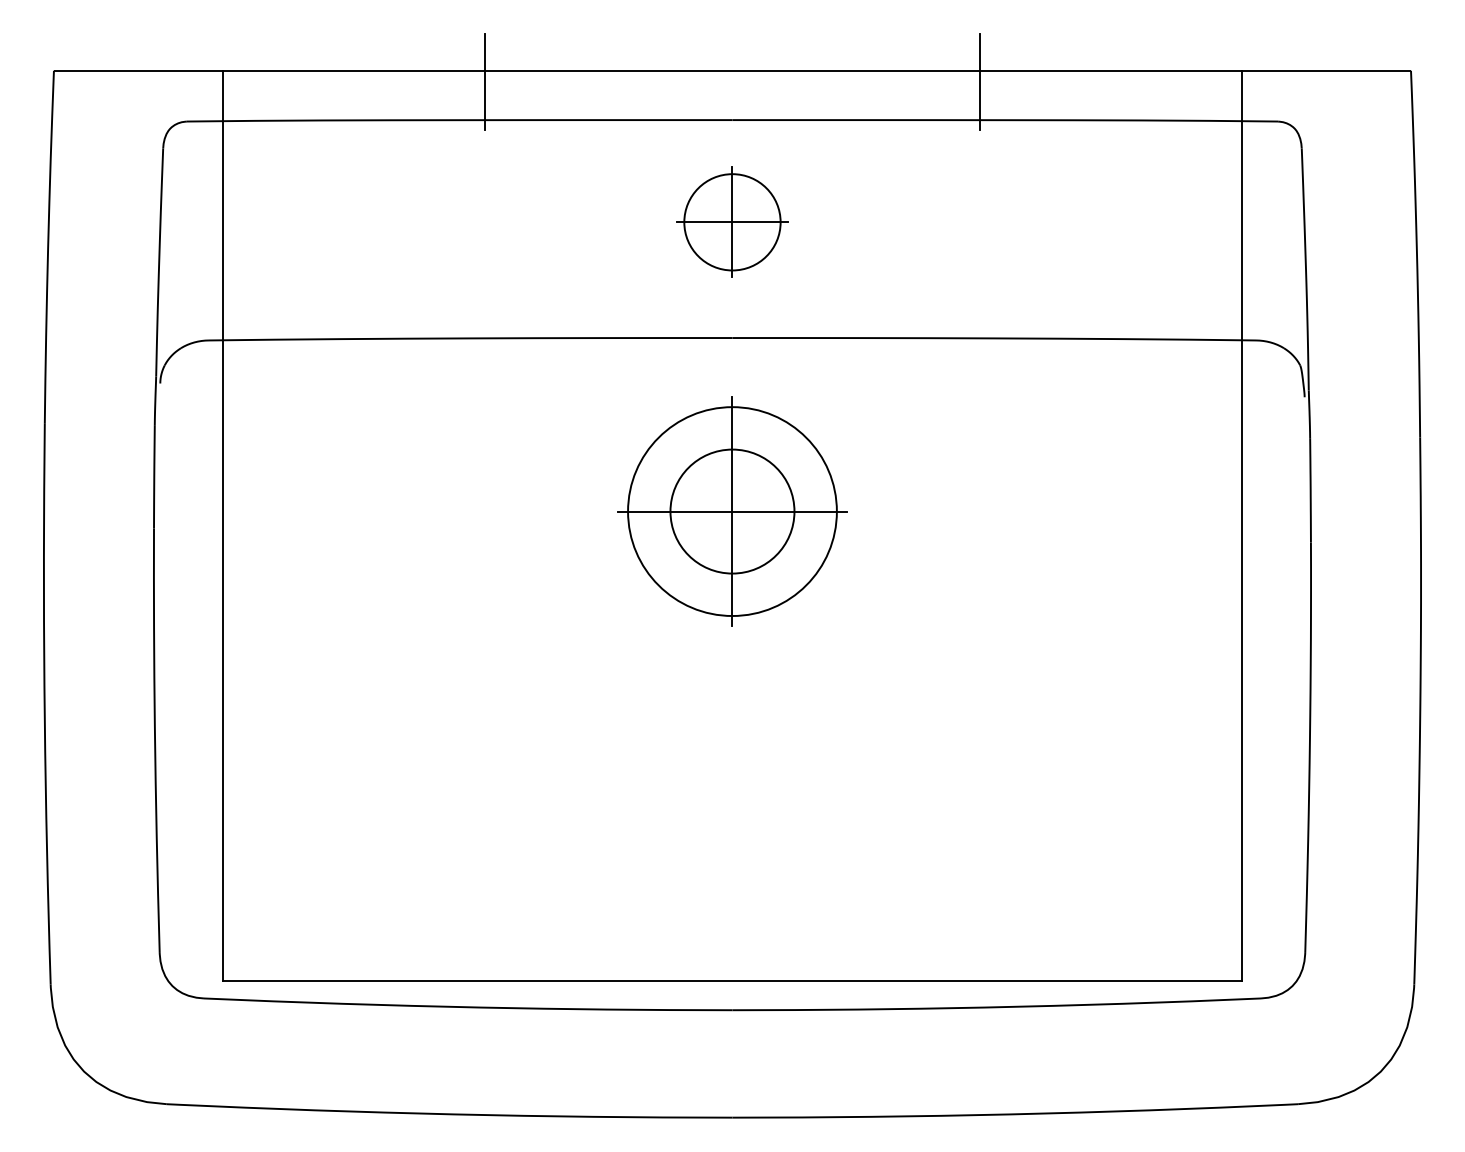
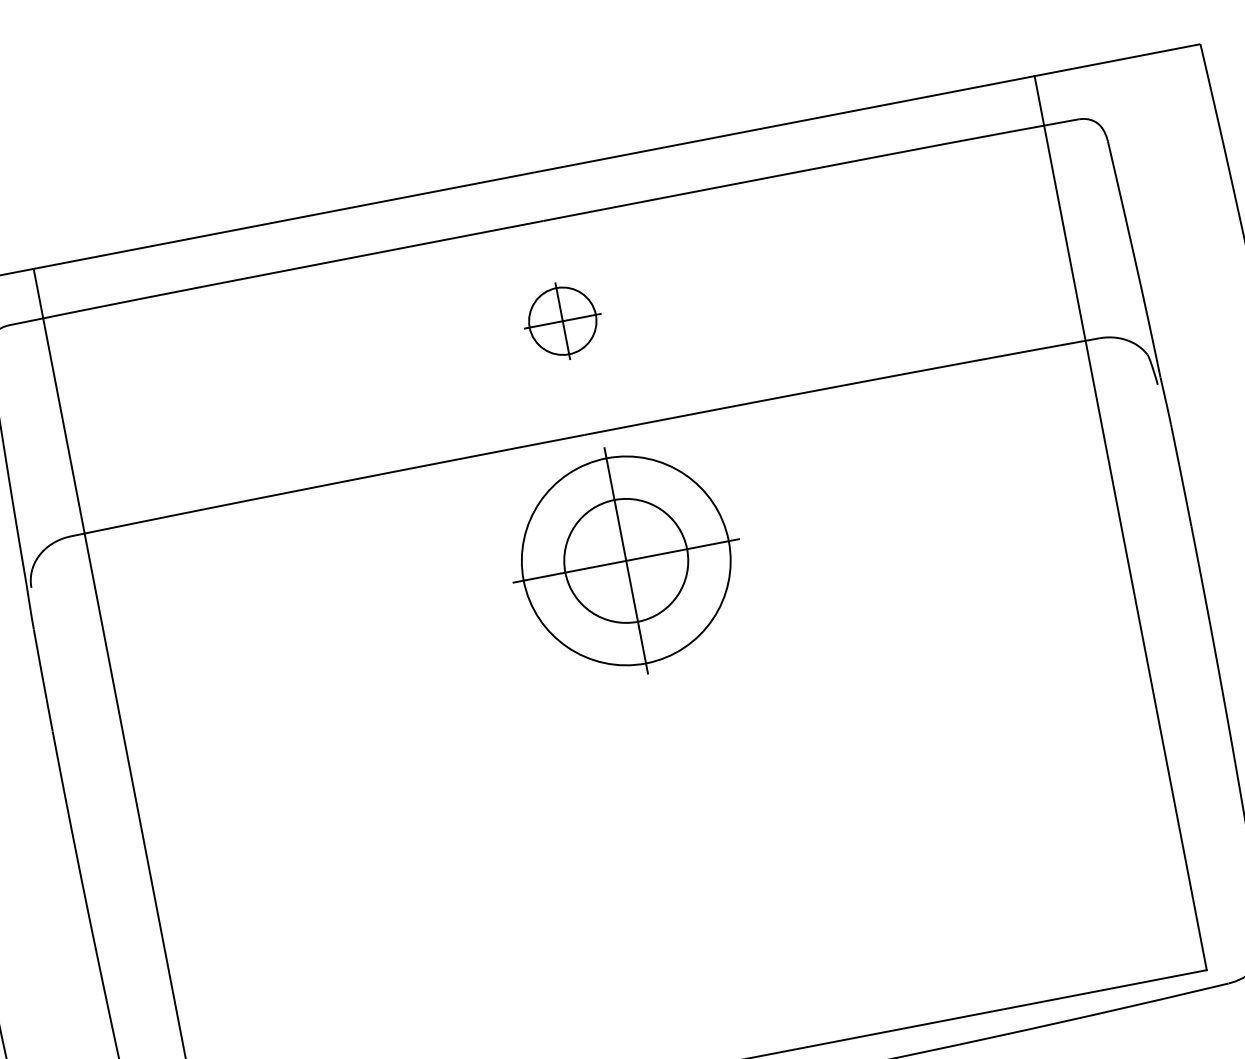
line: (484, 81) -> (292, 229), removed
line: (980, 81) -> (779, 136), removed
part: (732, 221) -> (562, 320), size x0.7
part: (732, 511) -> (626, 560), moved

